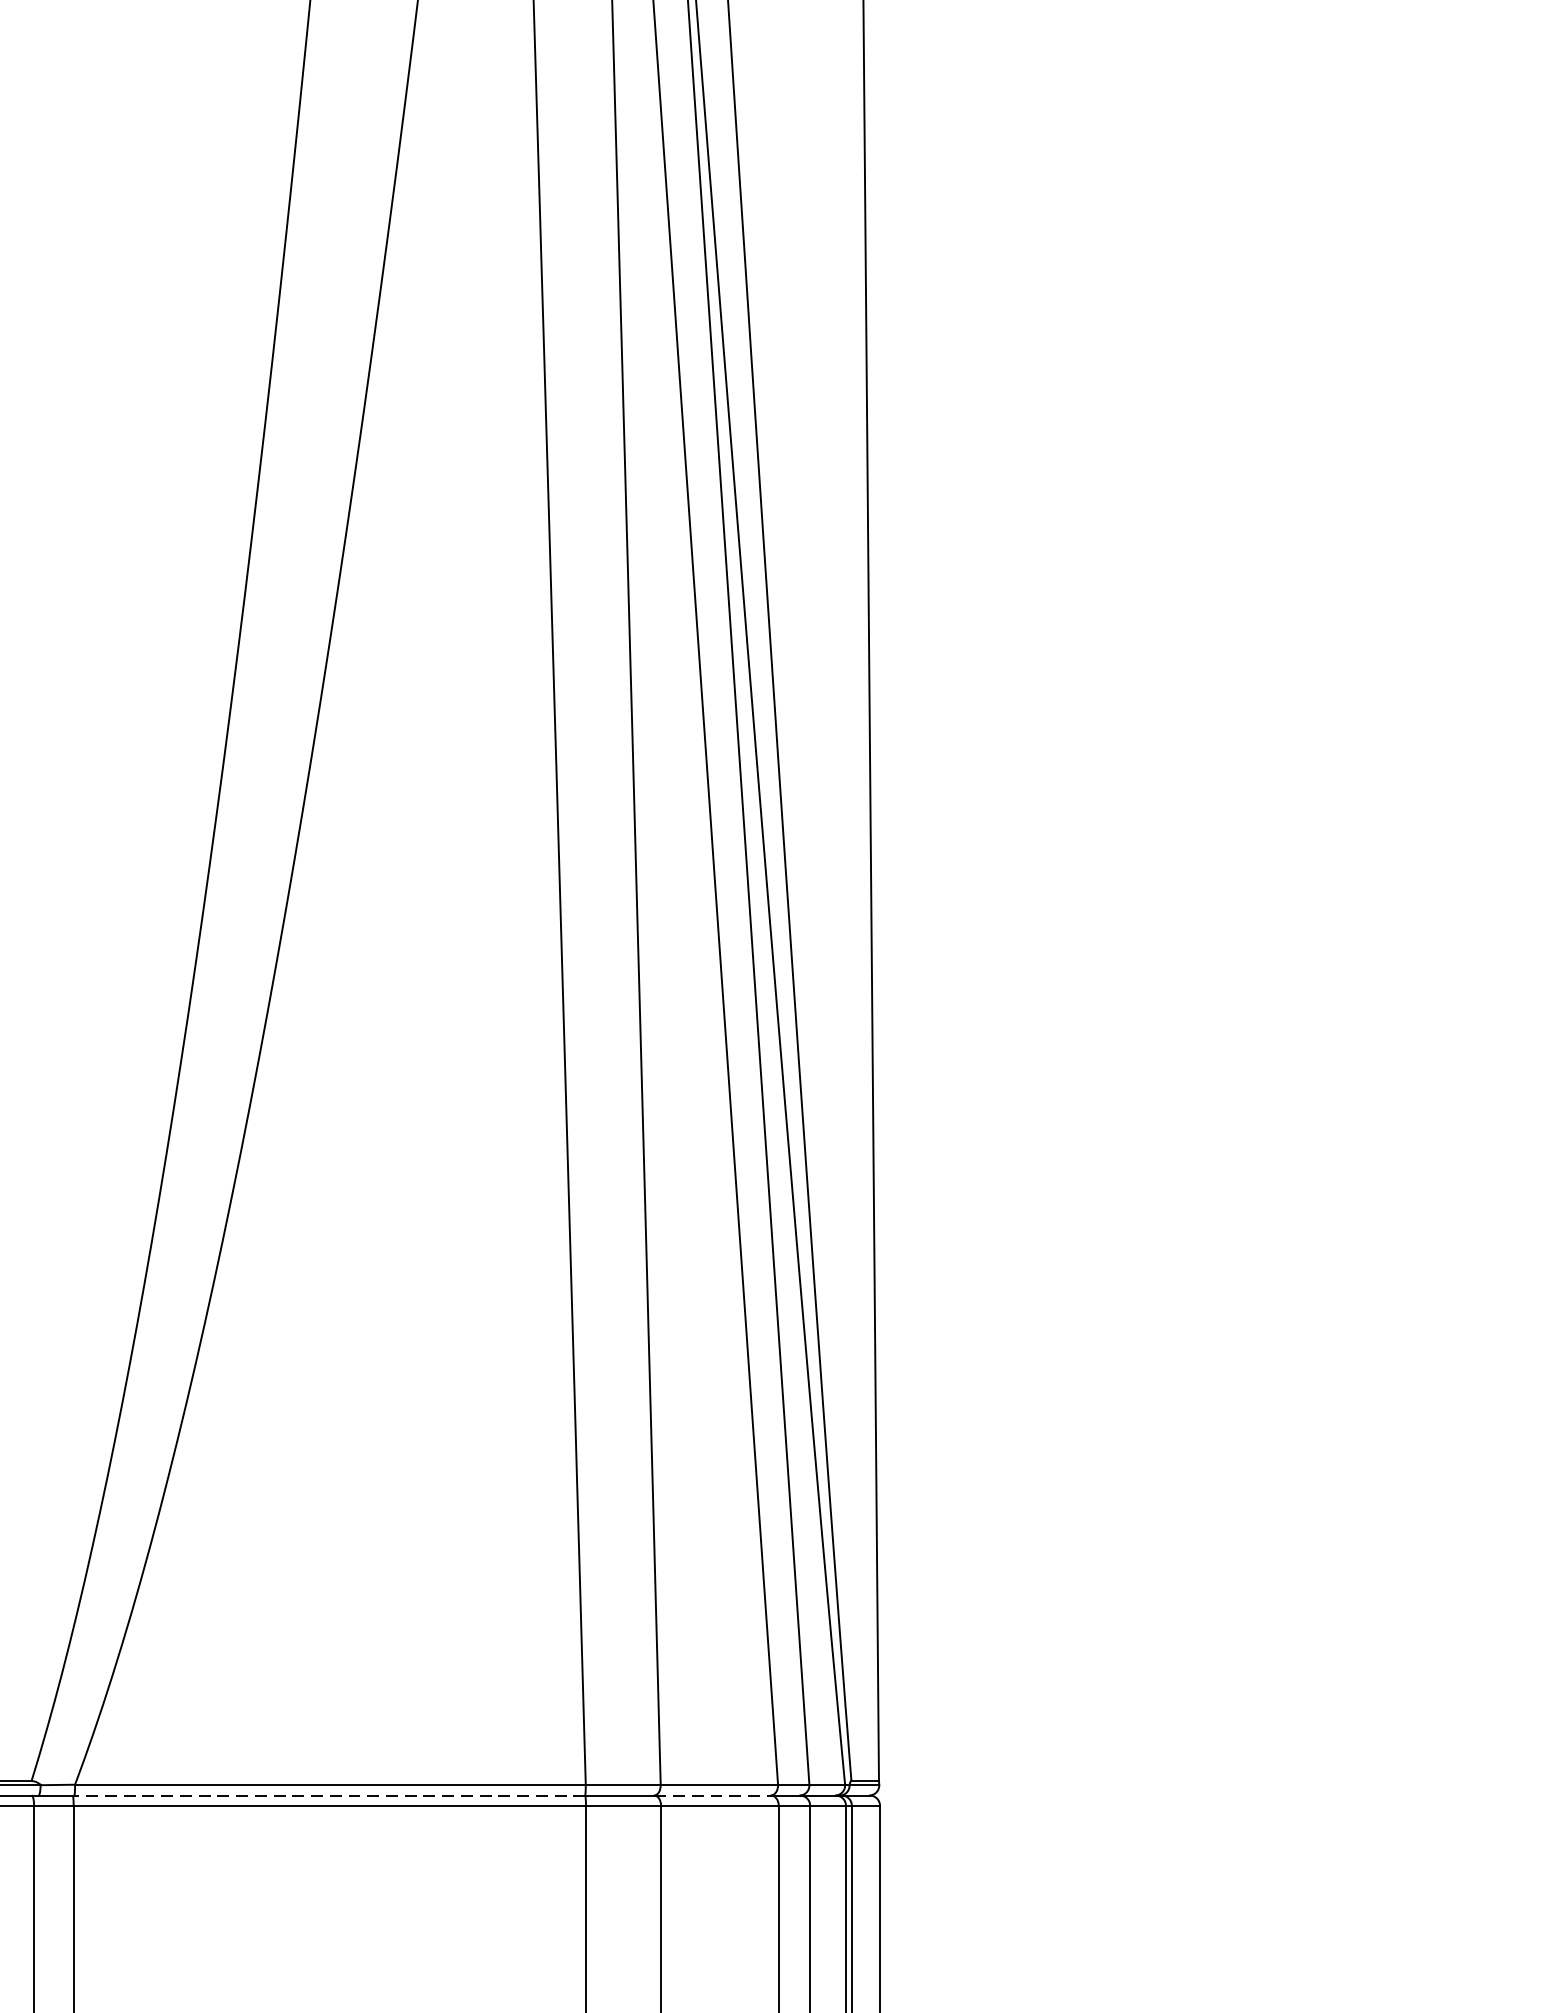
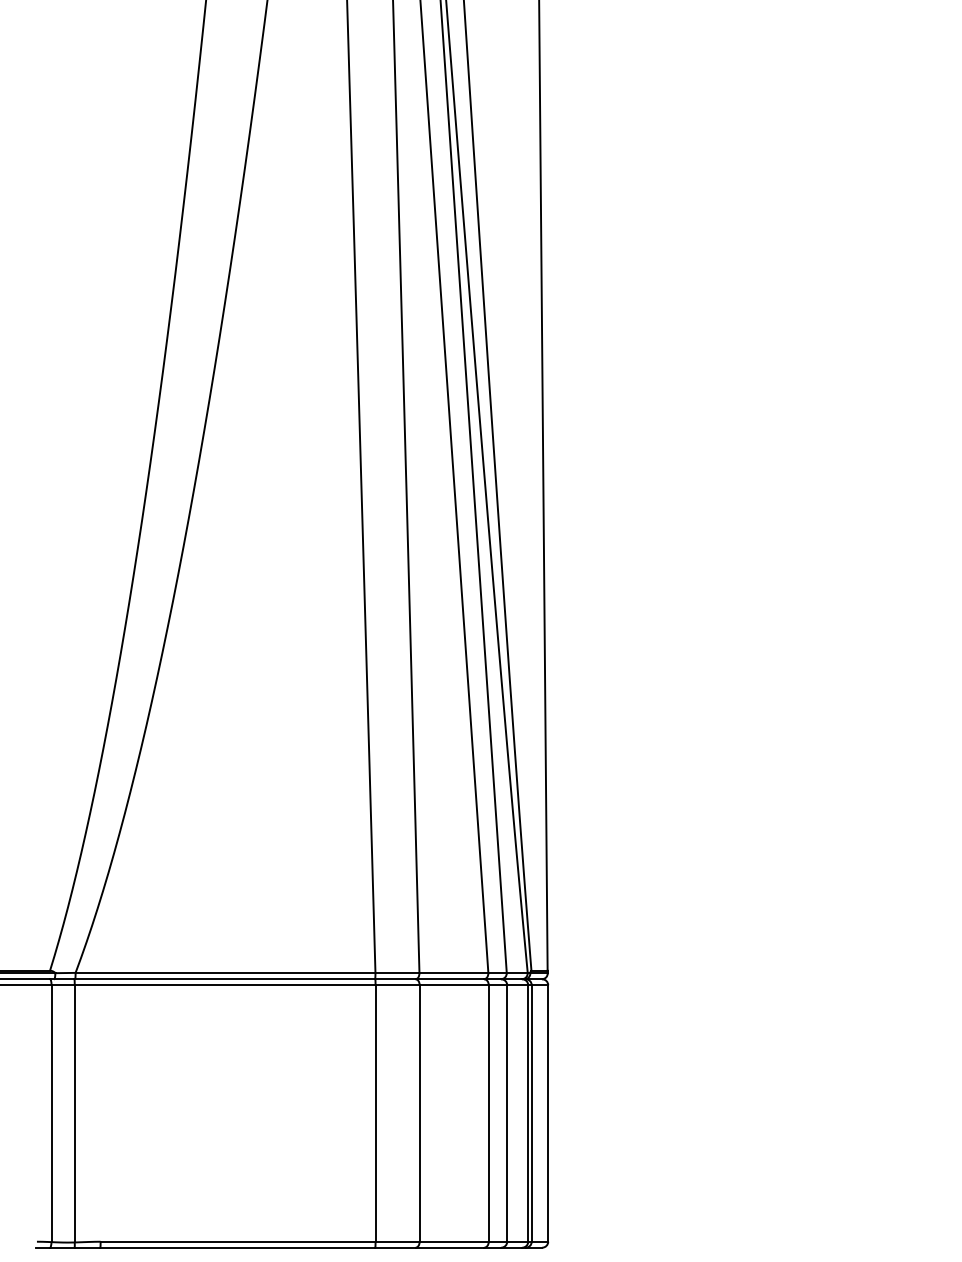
line: (328, 1795) -> (224, 979), dashed -> solid
line: (713, 1795) -> (450, 979), dashed -> solid

